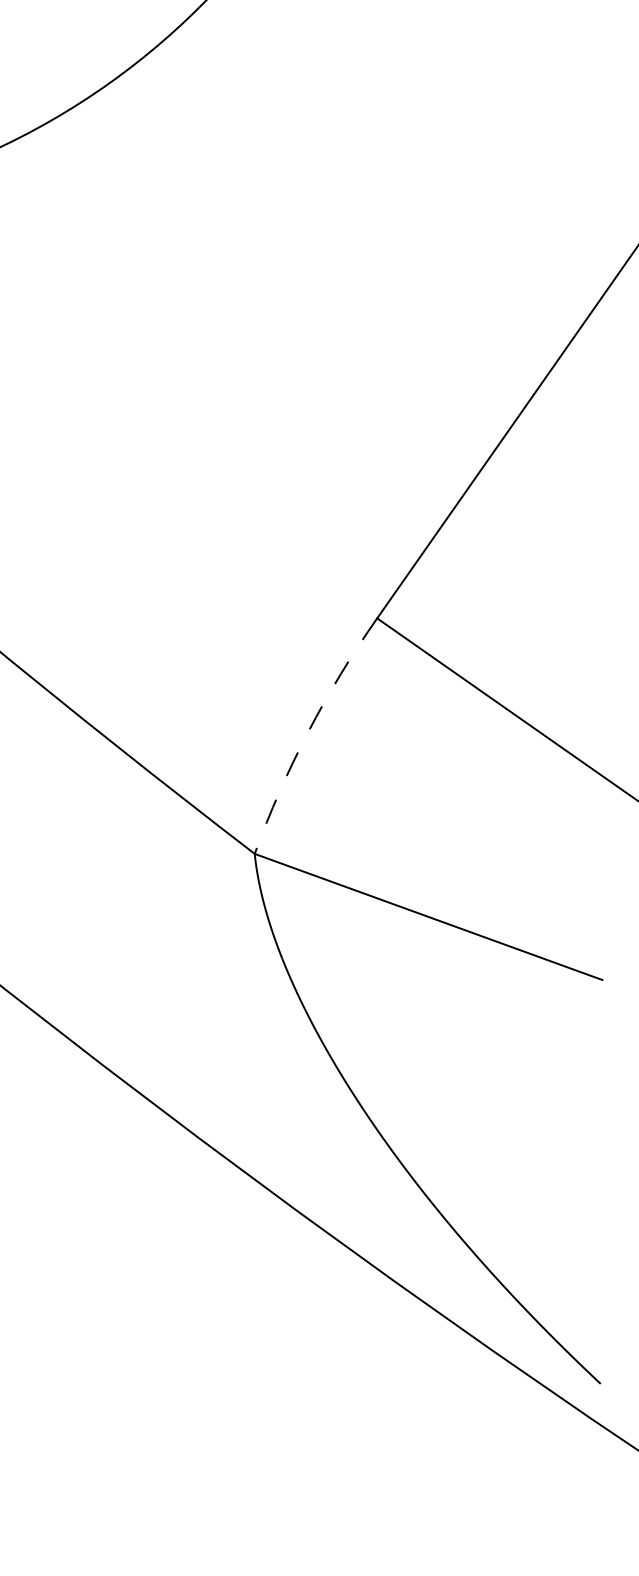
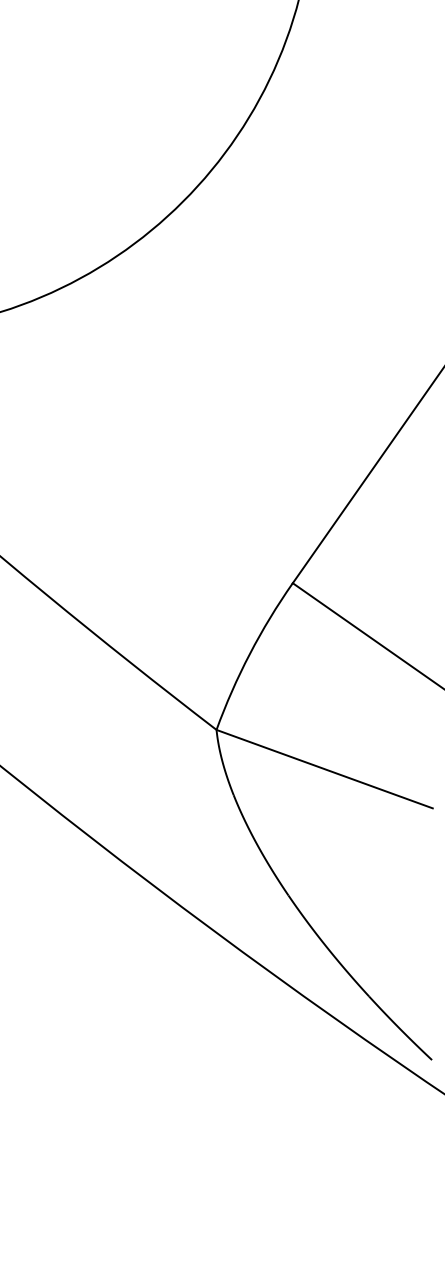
arc: (307, 732) -> (249, 654), dashed -> solid

